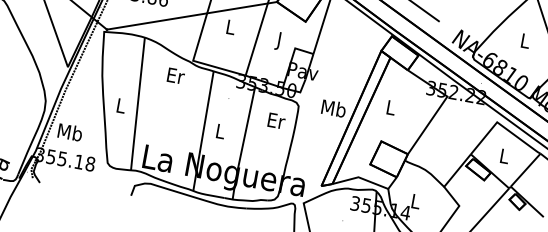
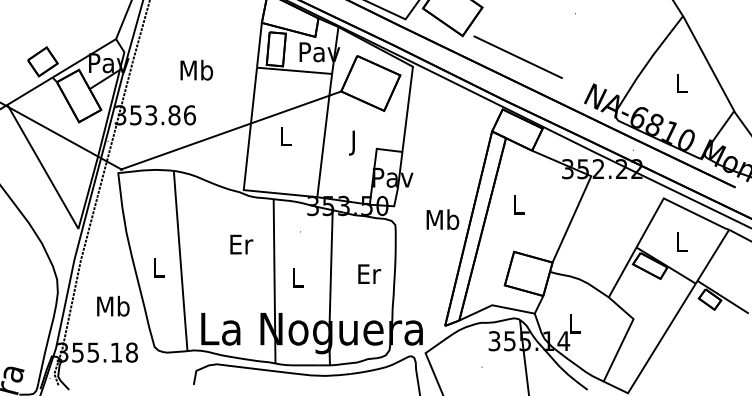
text: (175, 75) -> (241, 244), moved
text: (276, 120) -> (369, 273), moved
text: (70, 131) -> (113, 305), moved

